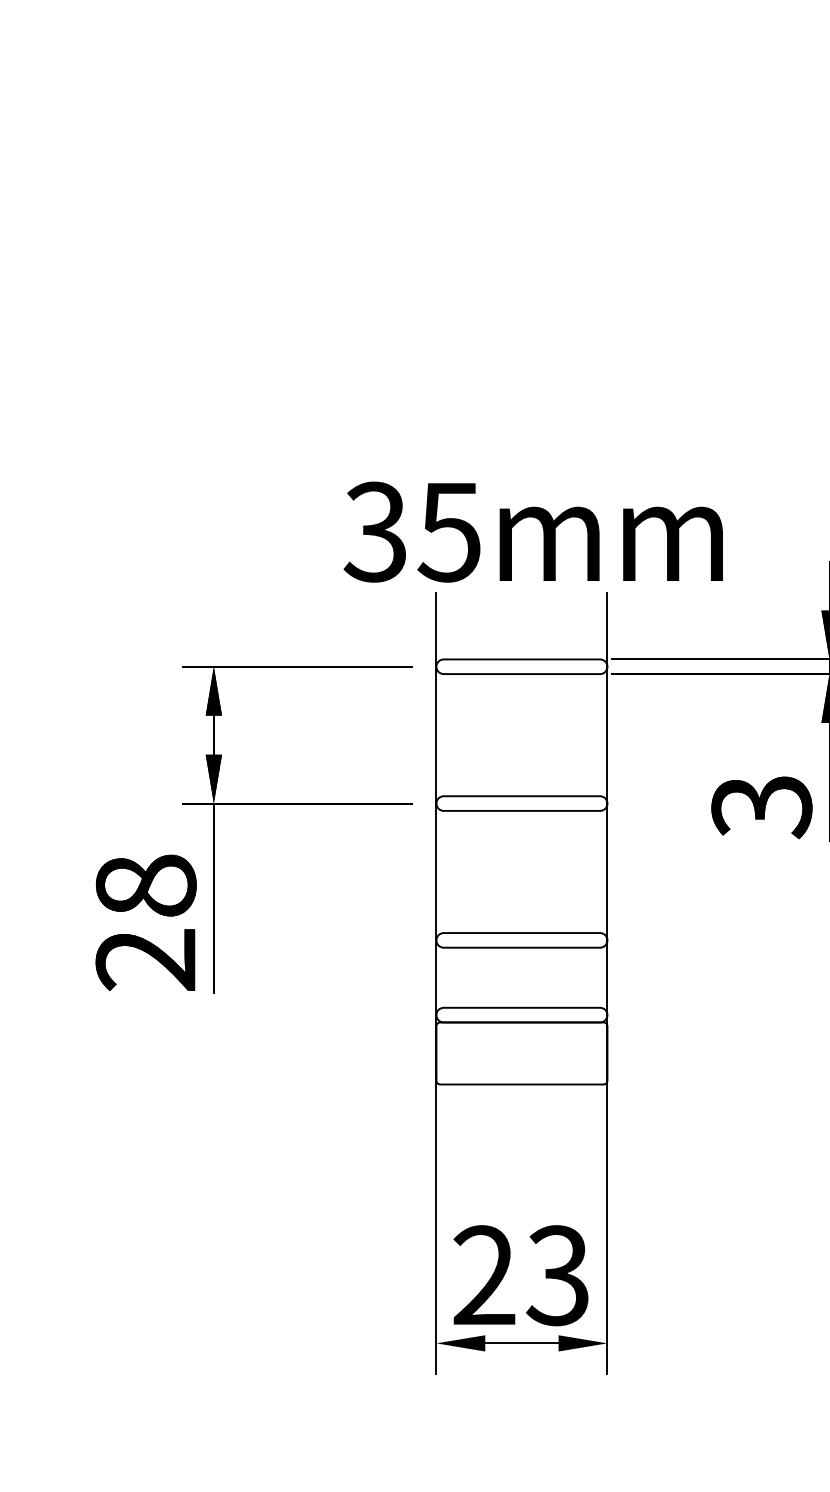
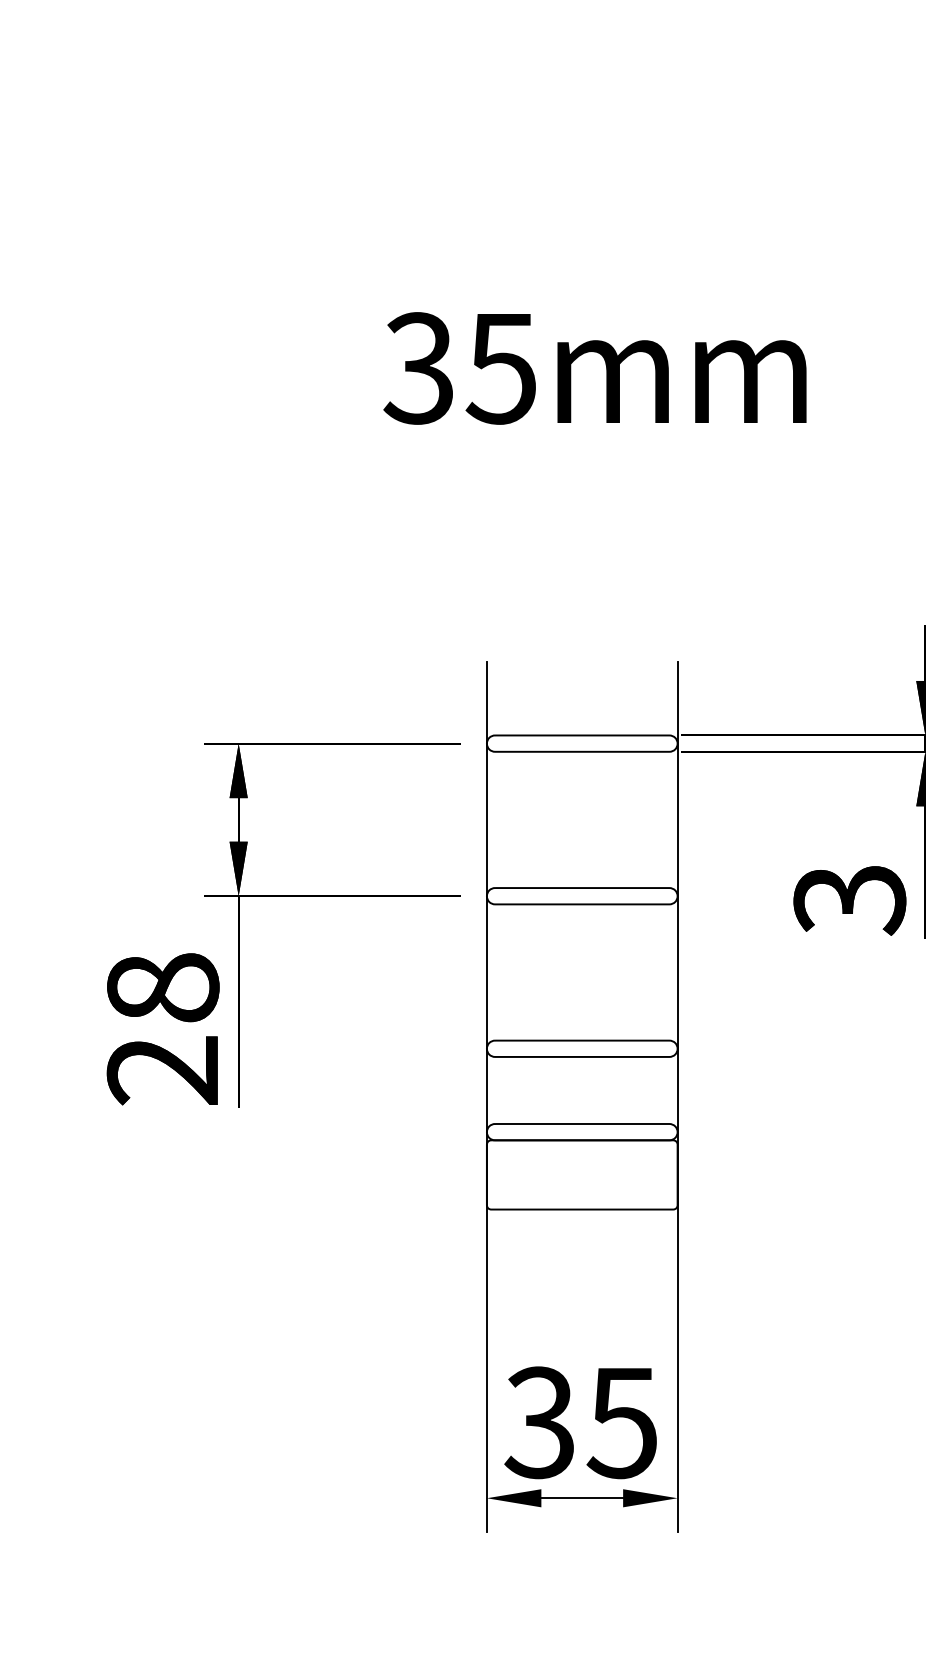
text: (532, 532) -> (594, 368), moved
text: (520, 1275) -> (580, 1422), 23 -> 35

